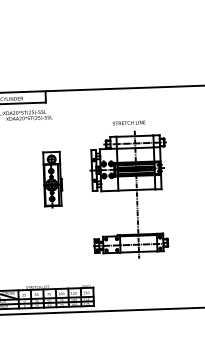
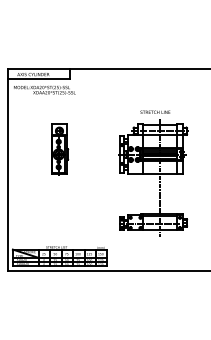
part: (53, 179) -> (60, 149), moved
part: (129, 190) -> (153, 173), moved

